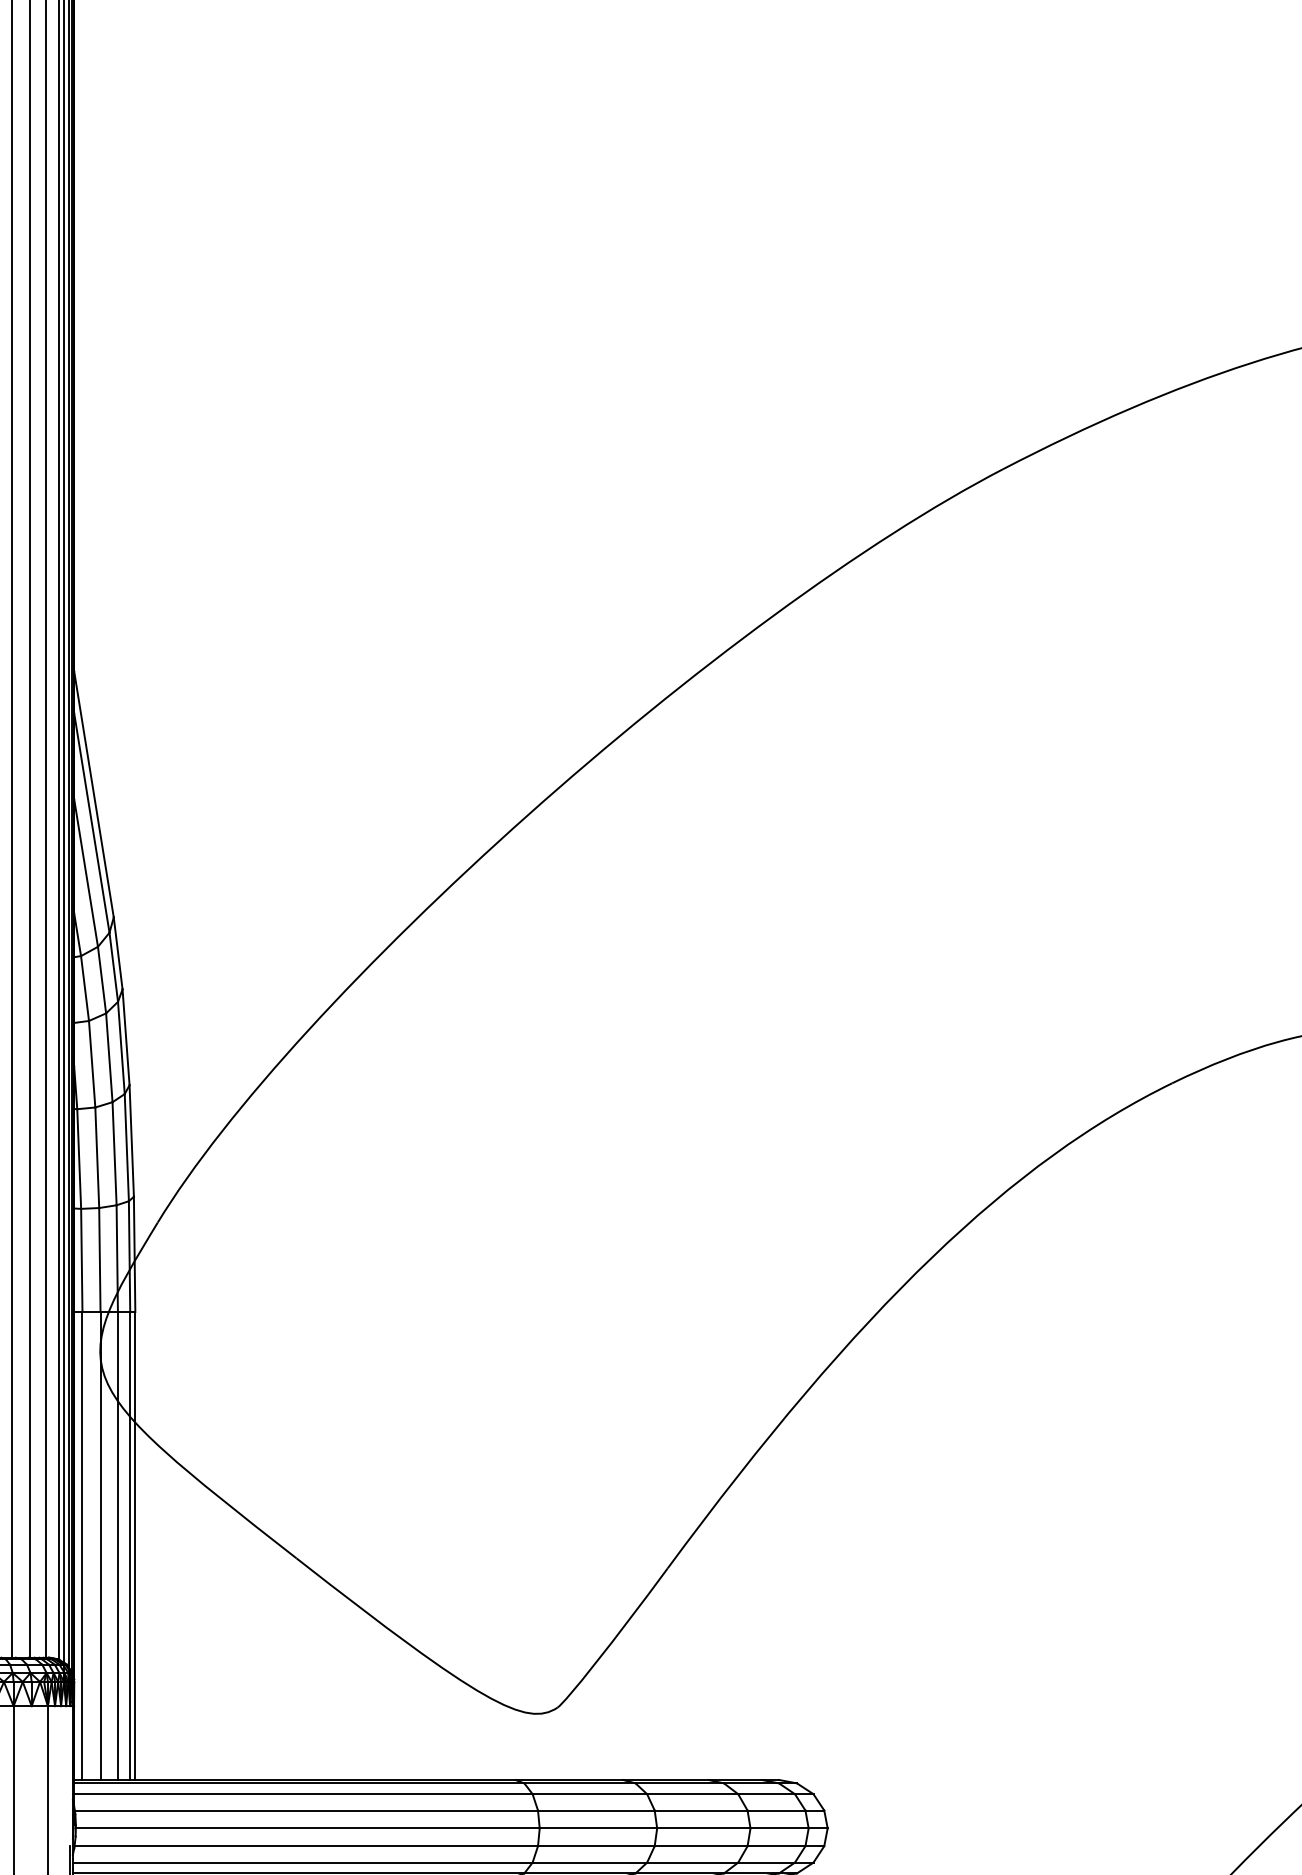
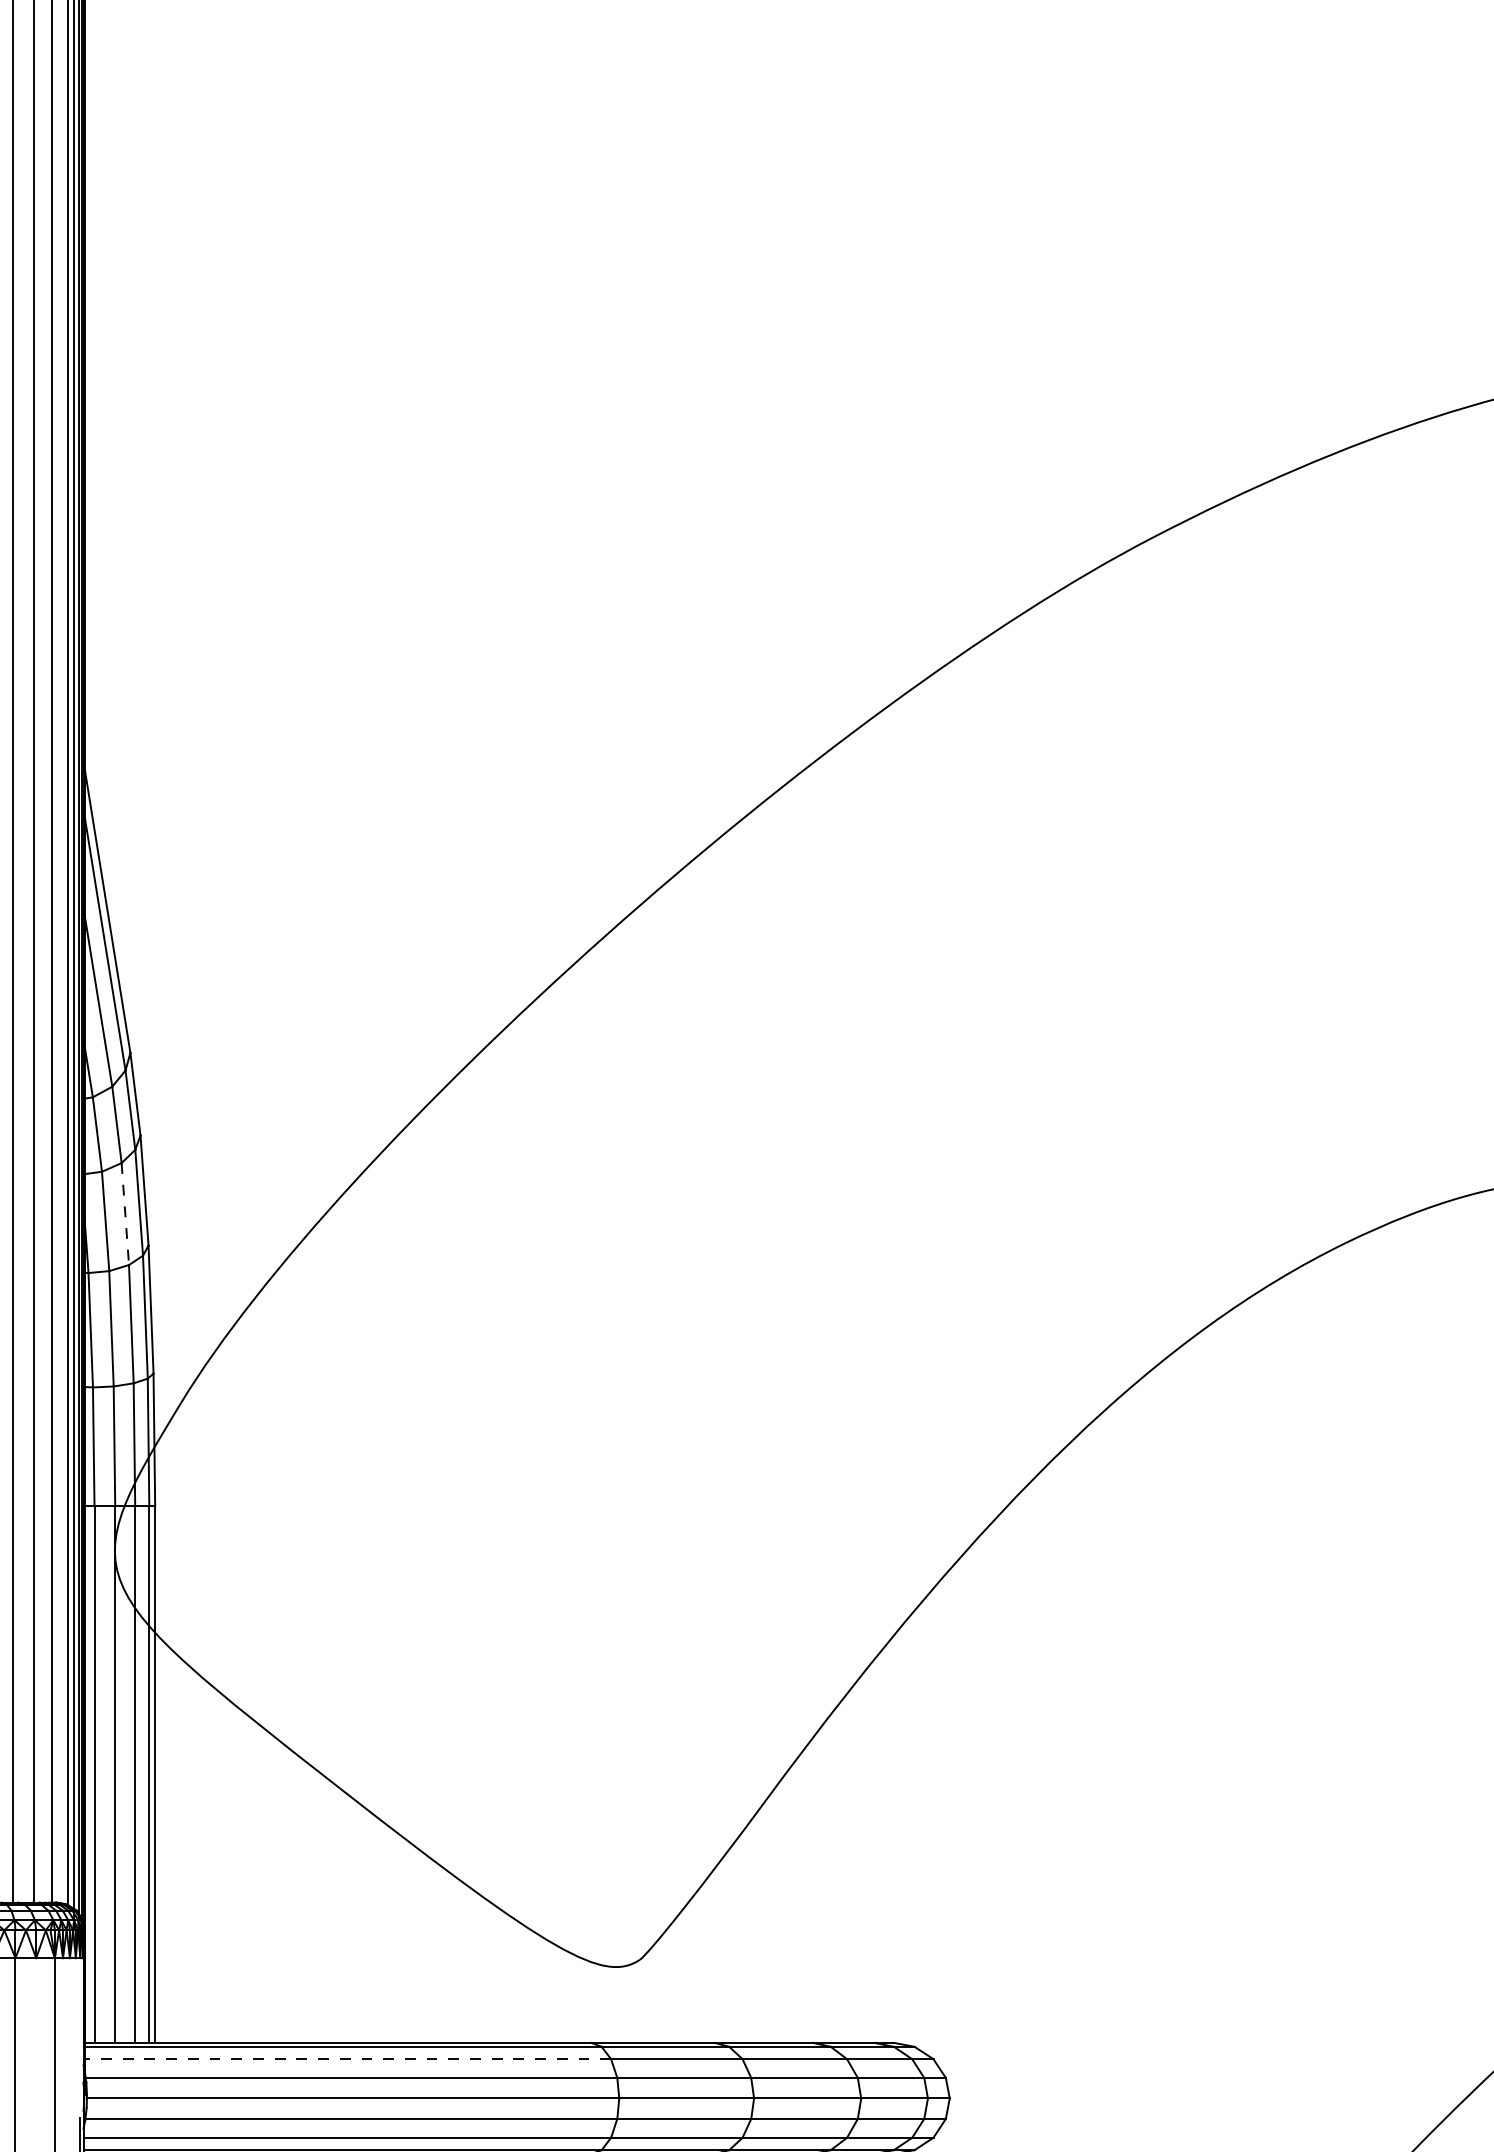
line: (109, 1057) -> (125, 1213), solid -> dashed
line: (302, 1794) -> (347, 2059), solid -> dashed

